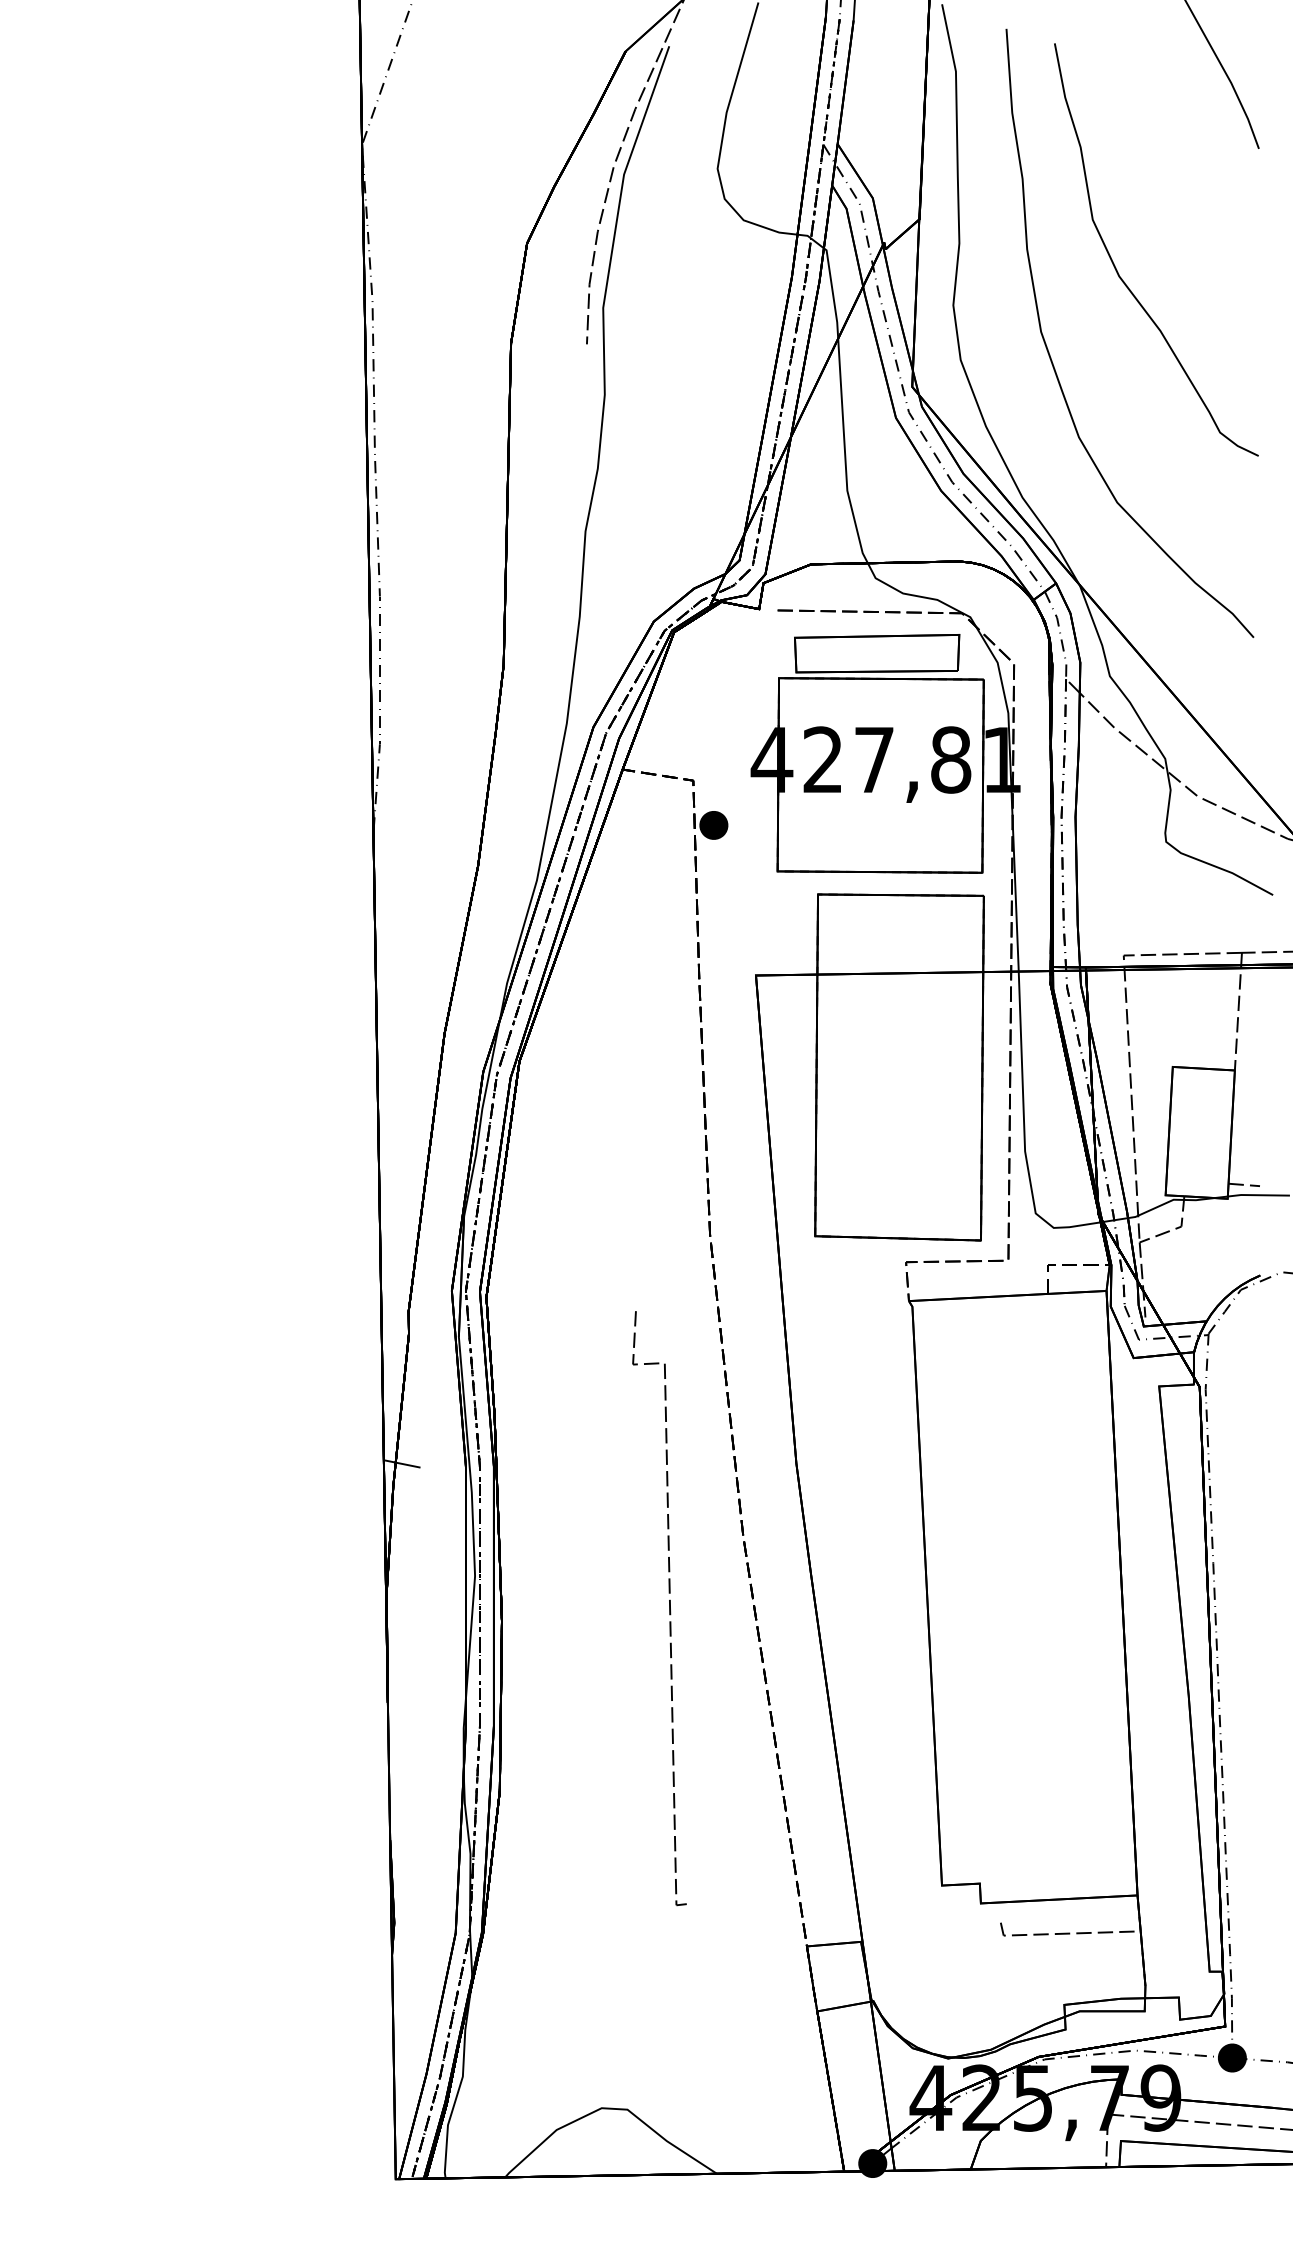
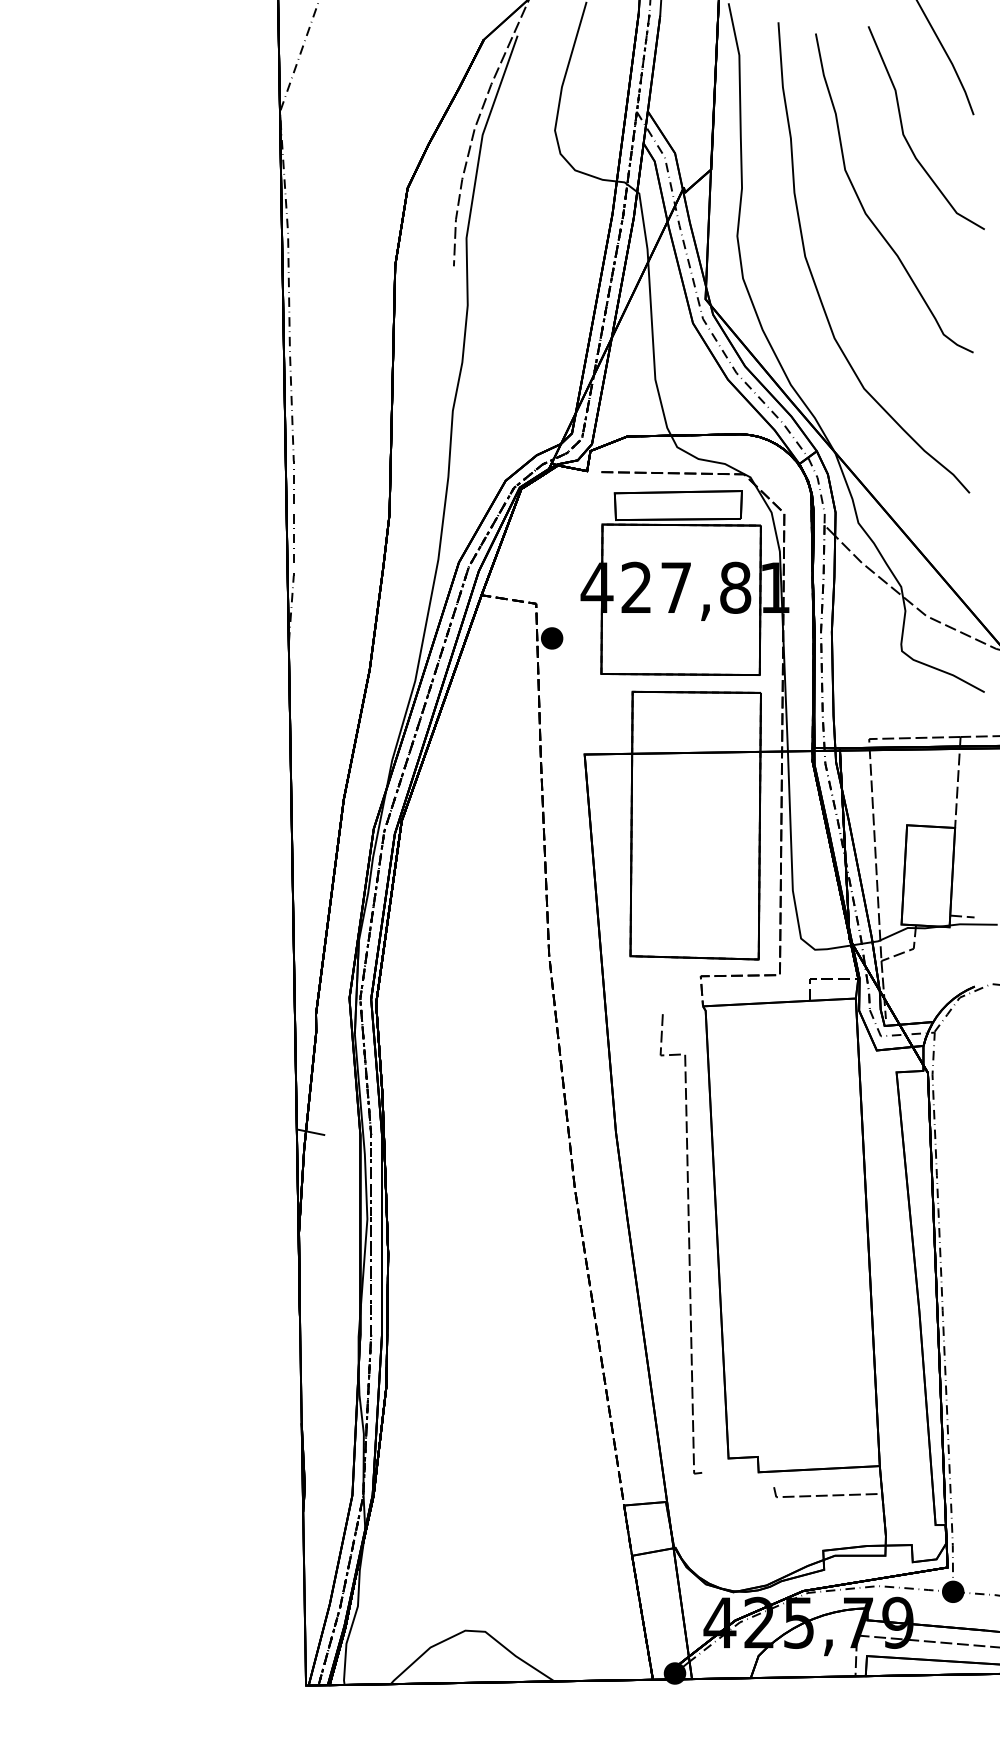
curve: (1172, 179) -> (906, 138), added
line: (669, 1608) -> (688, 1244), moved

